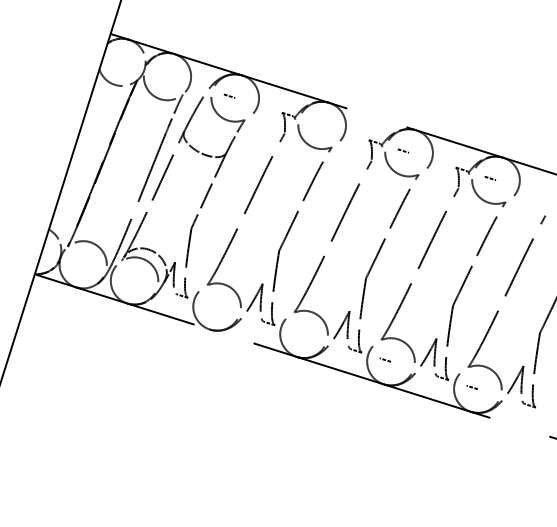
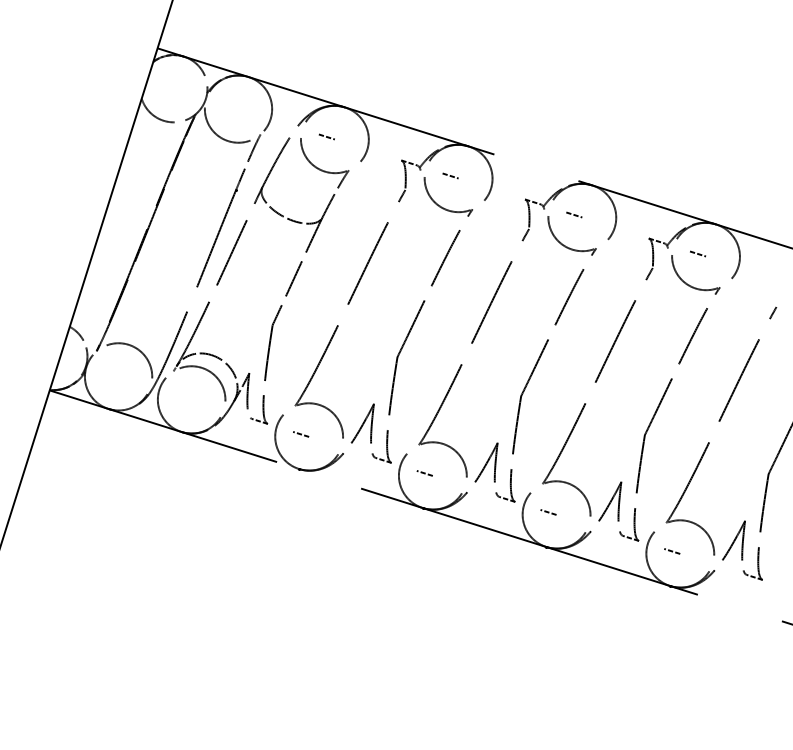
line: (316, 123) -> (450, 175), added
line: (211, 305) -> (301, 434), added
line: (298, 332) -> (424, 473), added

